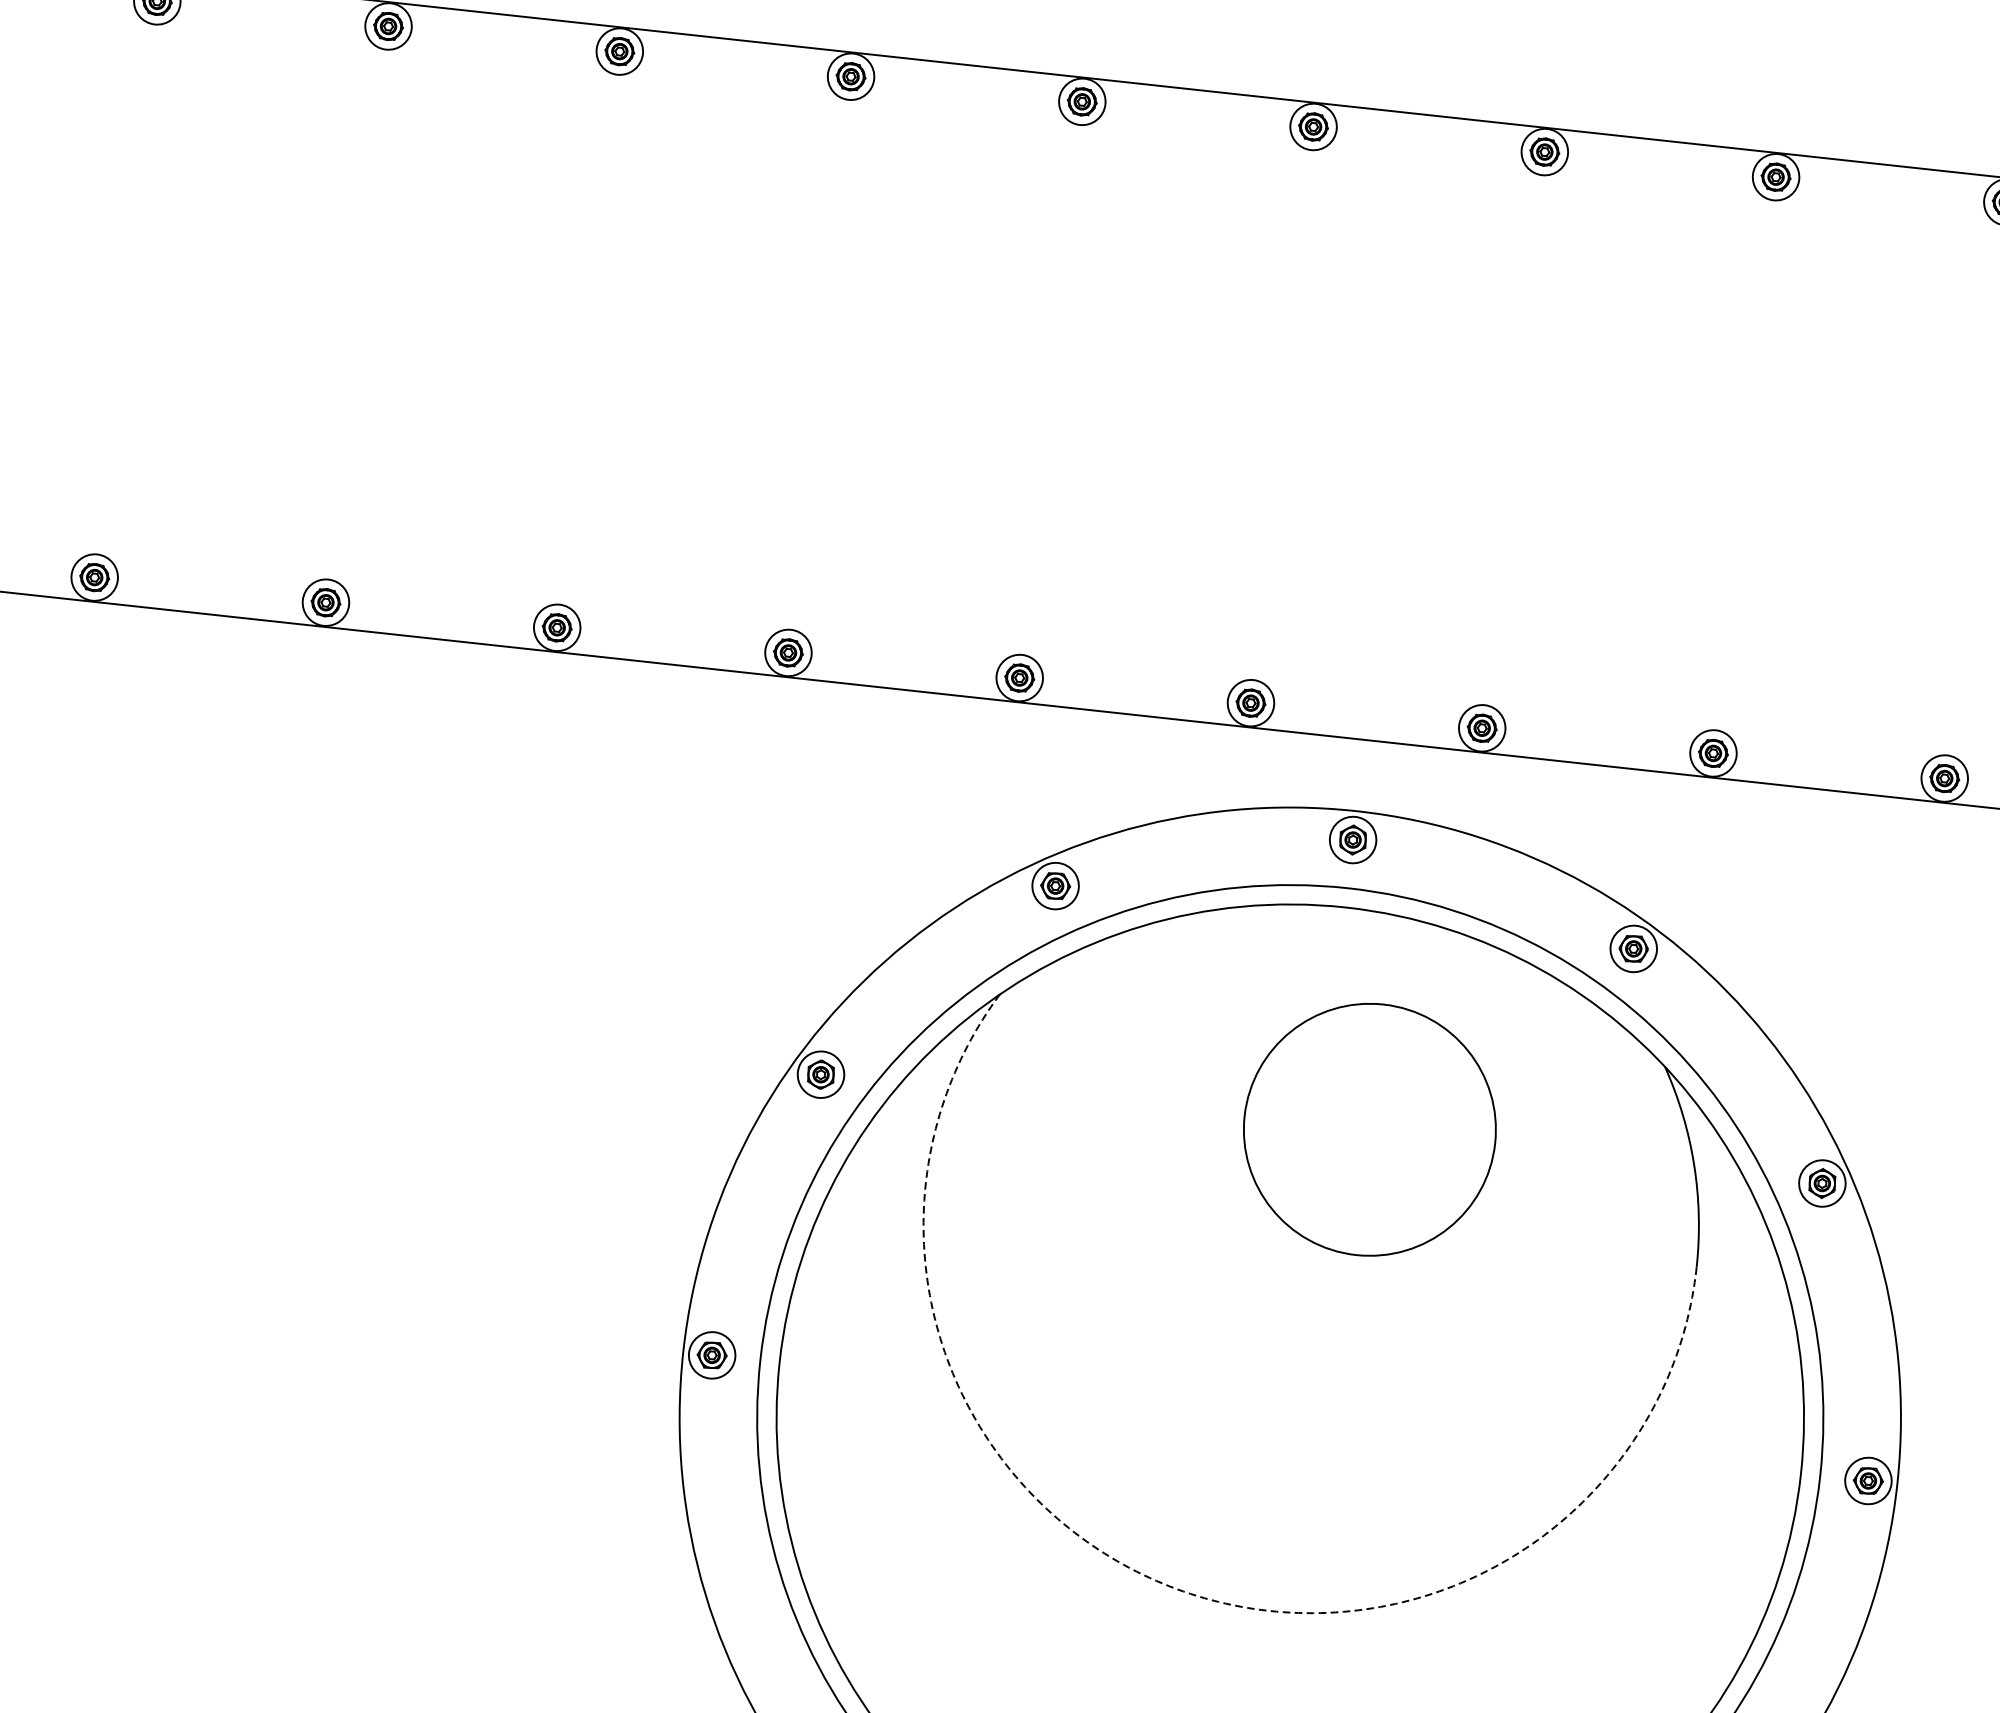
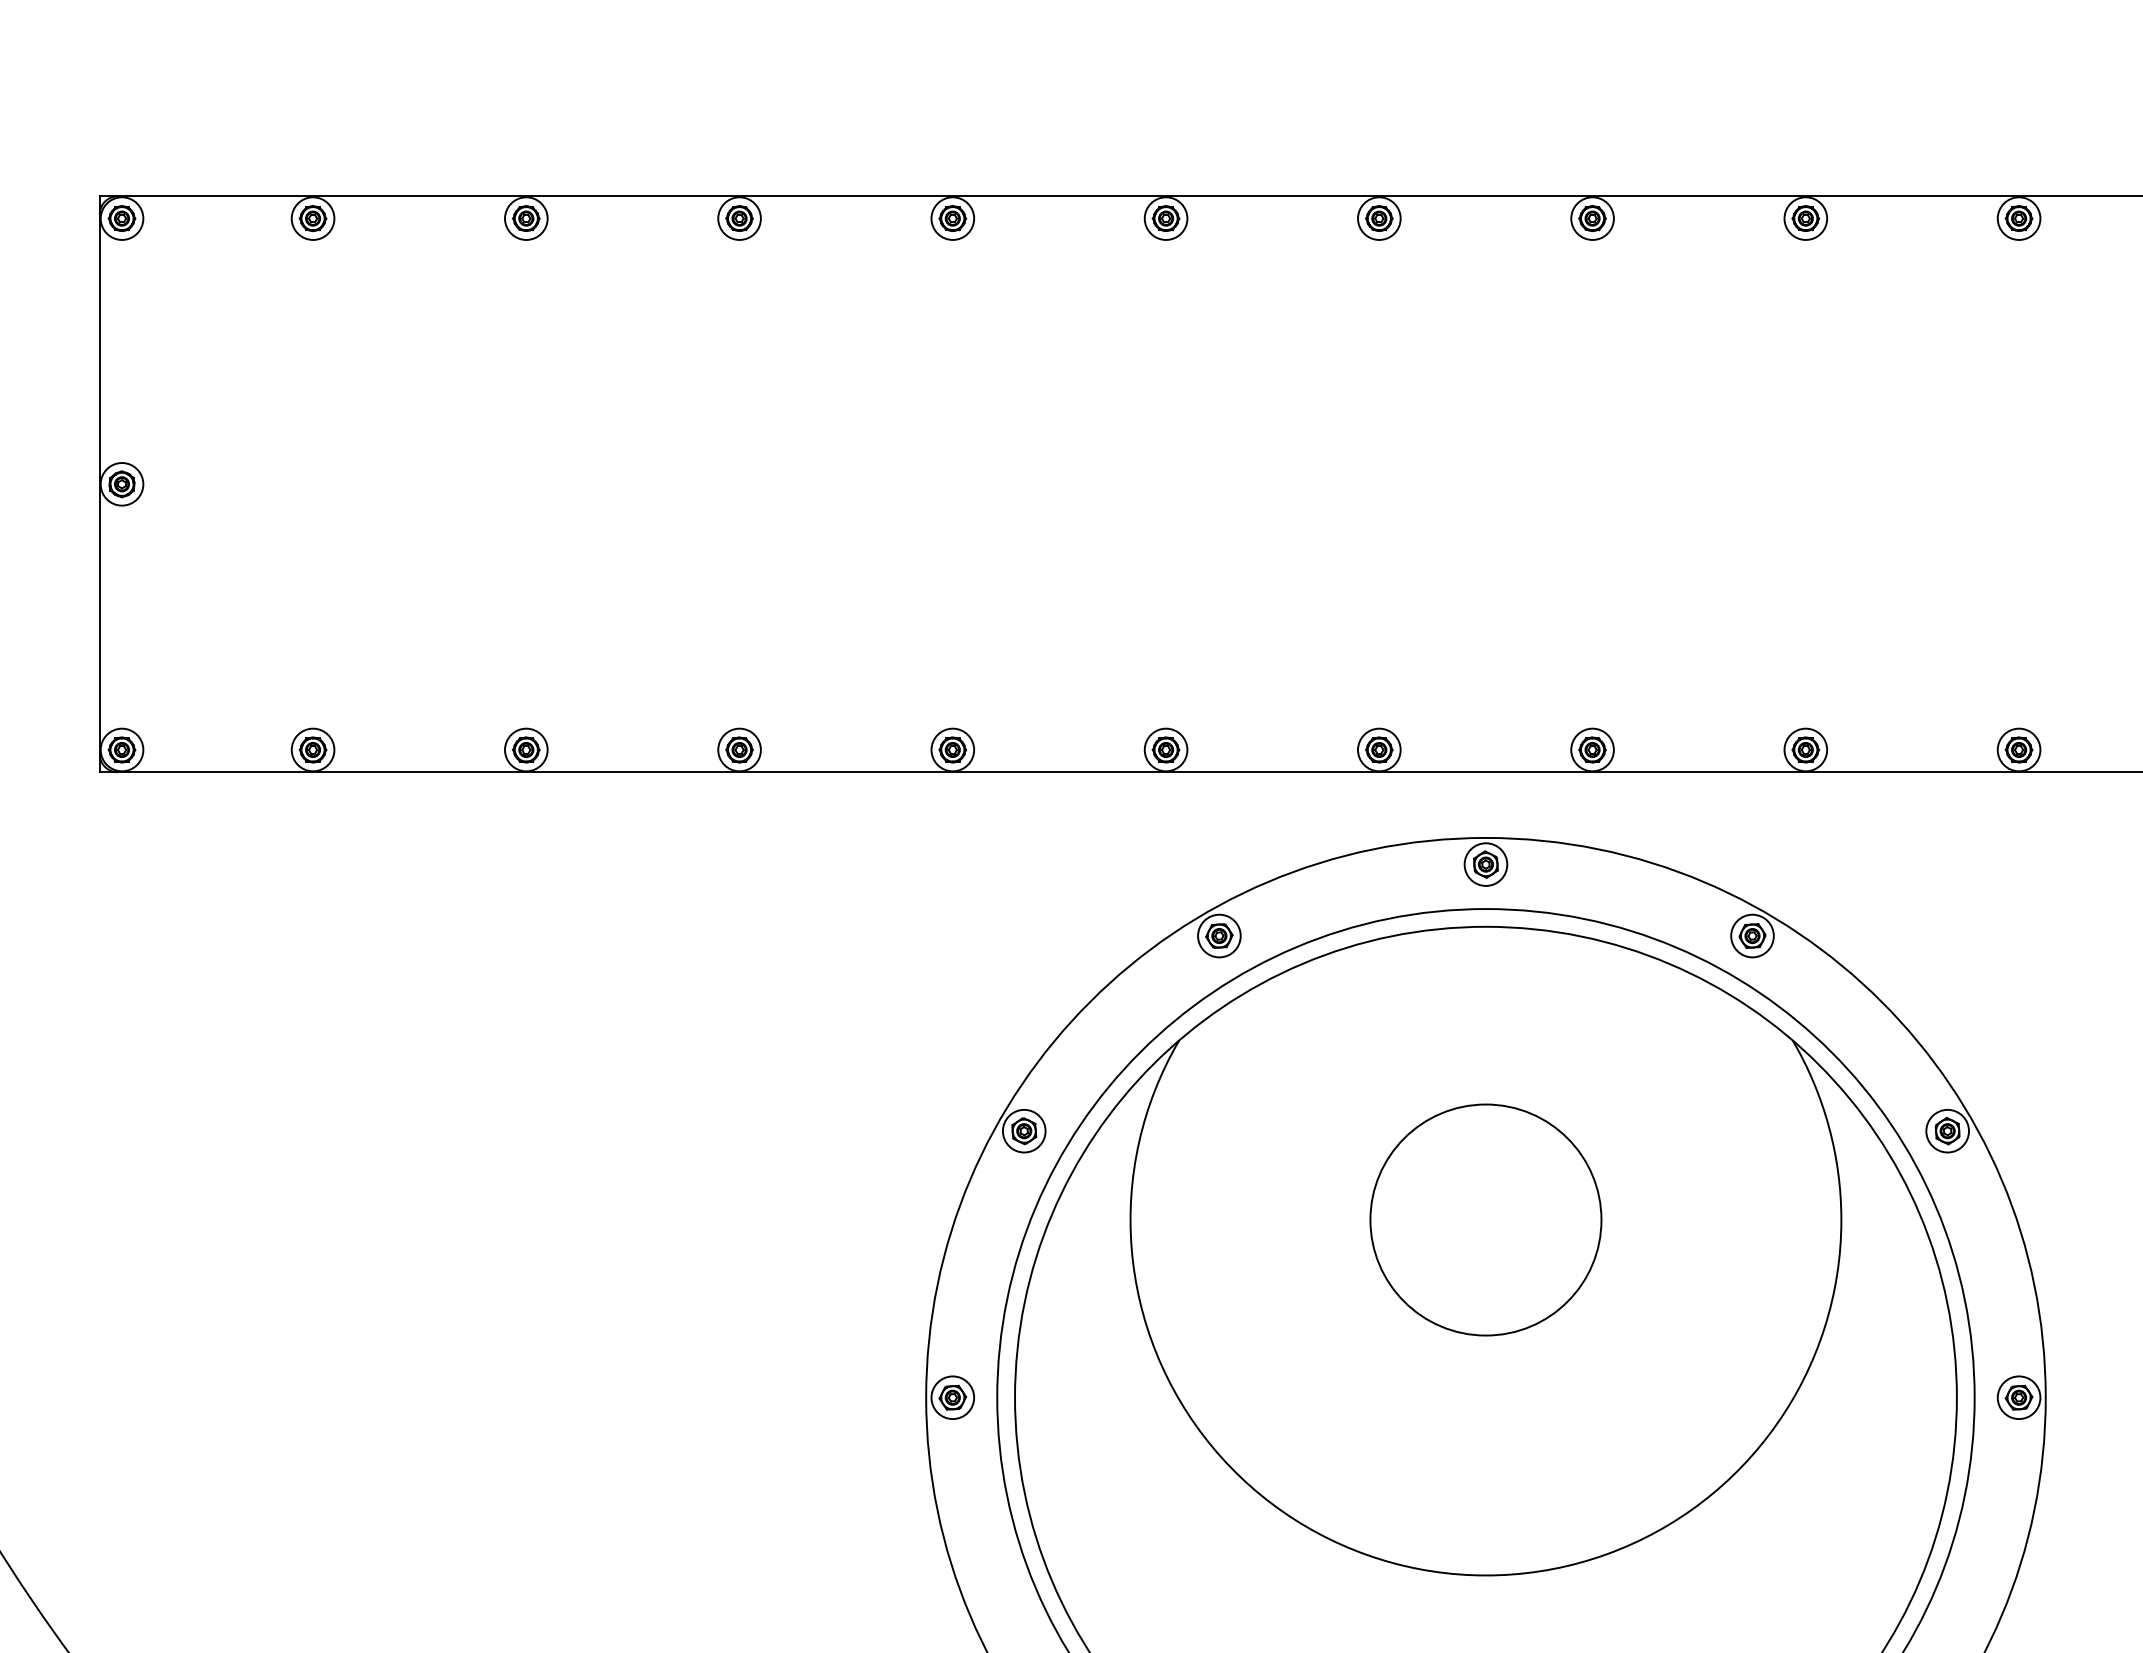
circle: (1369, 1129) -> (1485, 1219), moved
arc: (1169, 1586) -> (1392, 1563), dashed -> solid

